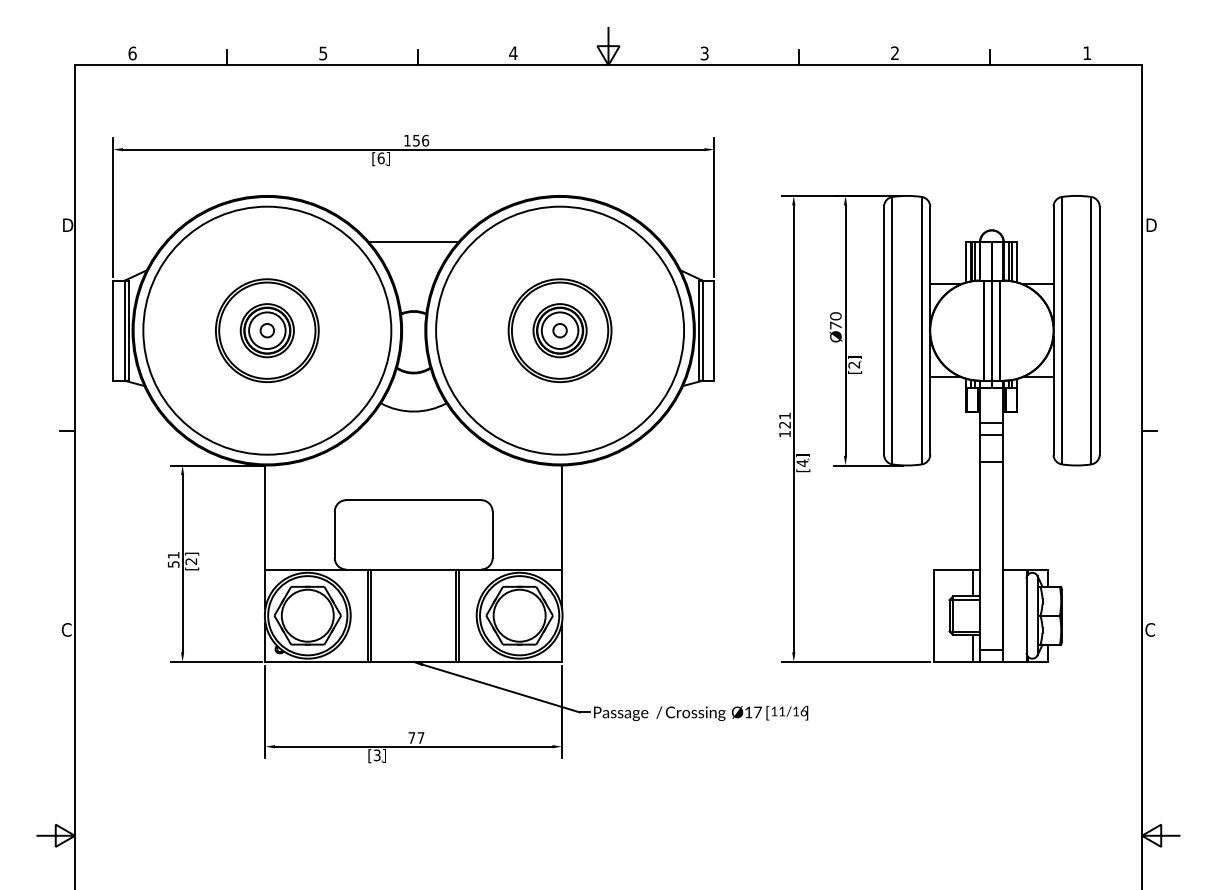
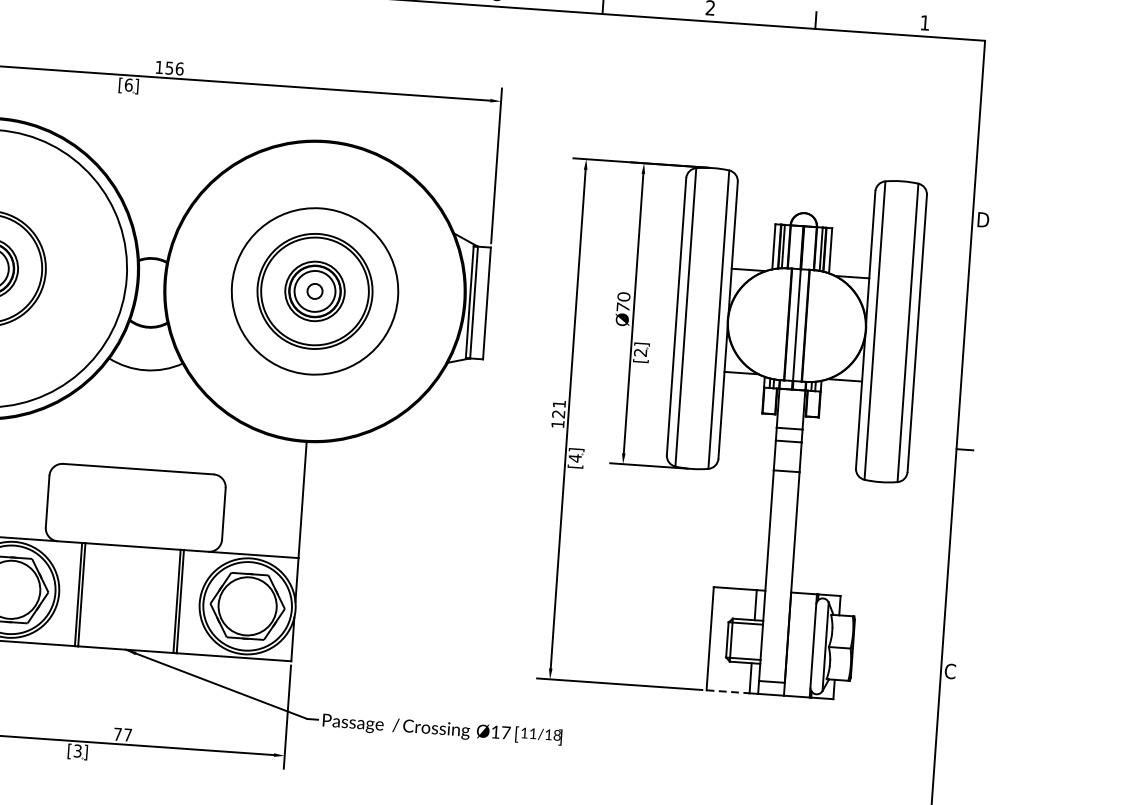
line: (413, 242) -> (158, 181), removed
circle: (560, 330) -> (315, 291), size x0.6
line: (953, 661) -> (728, 691), solid -> dashed
text: (803, 710) -> (557, 734), 11/16 -> 11/18

